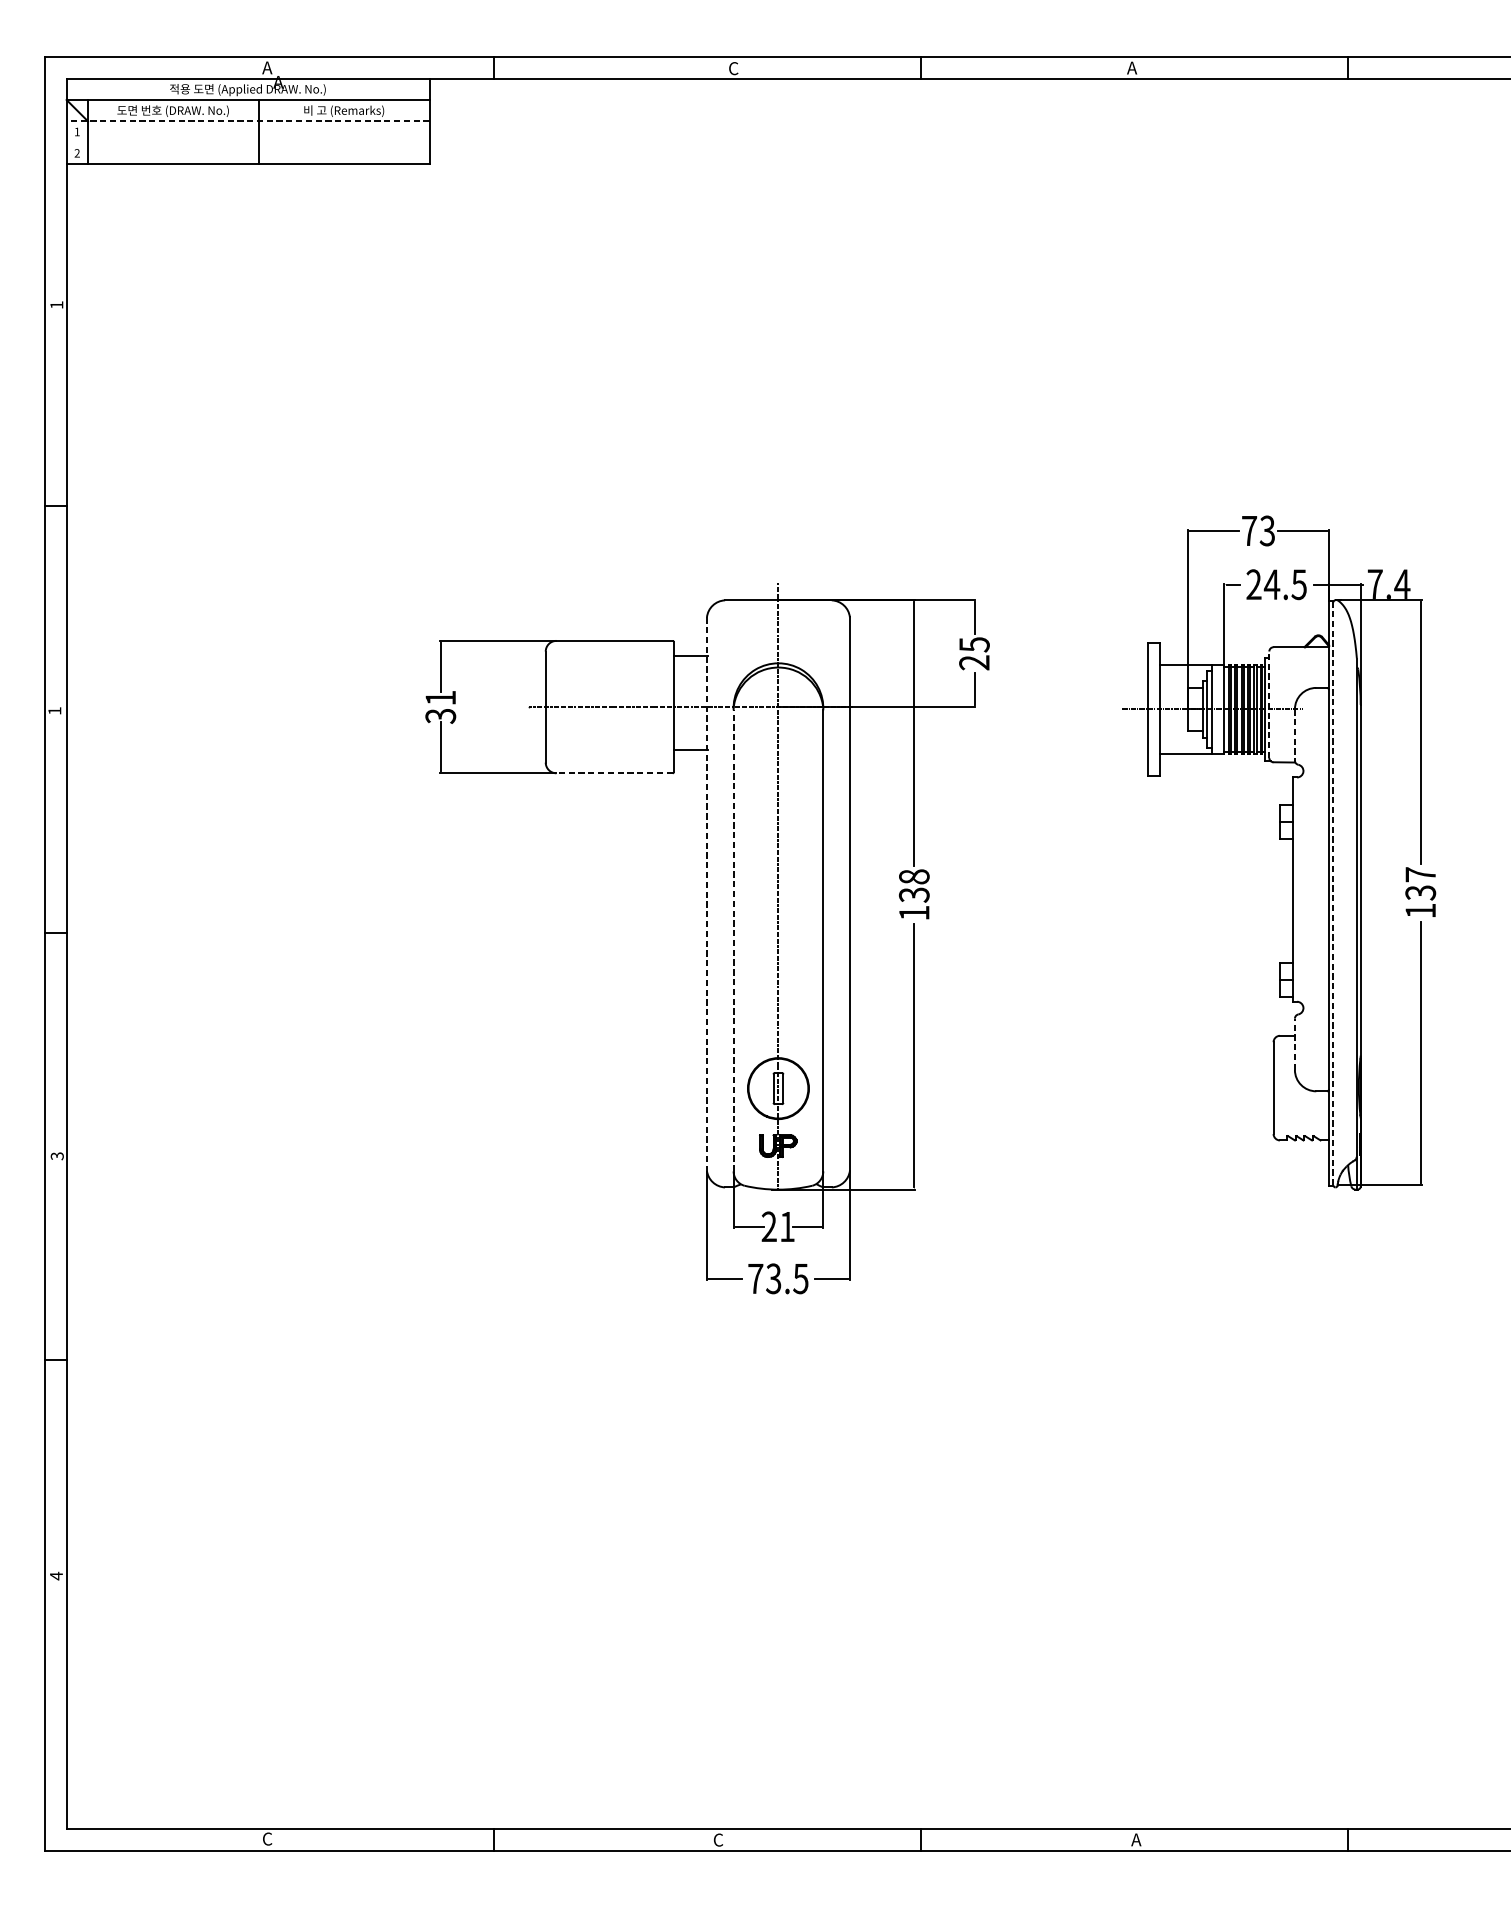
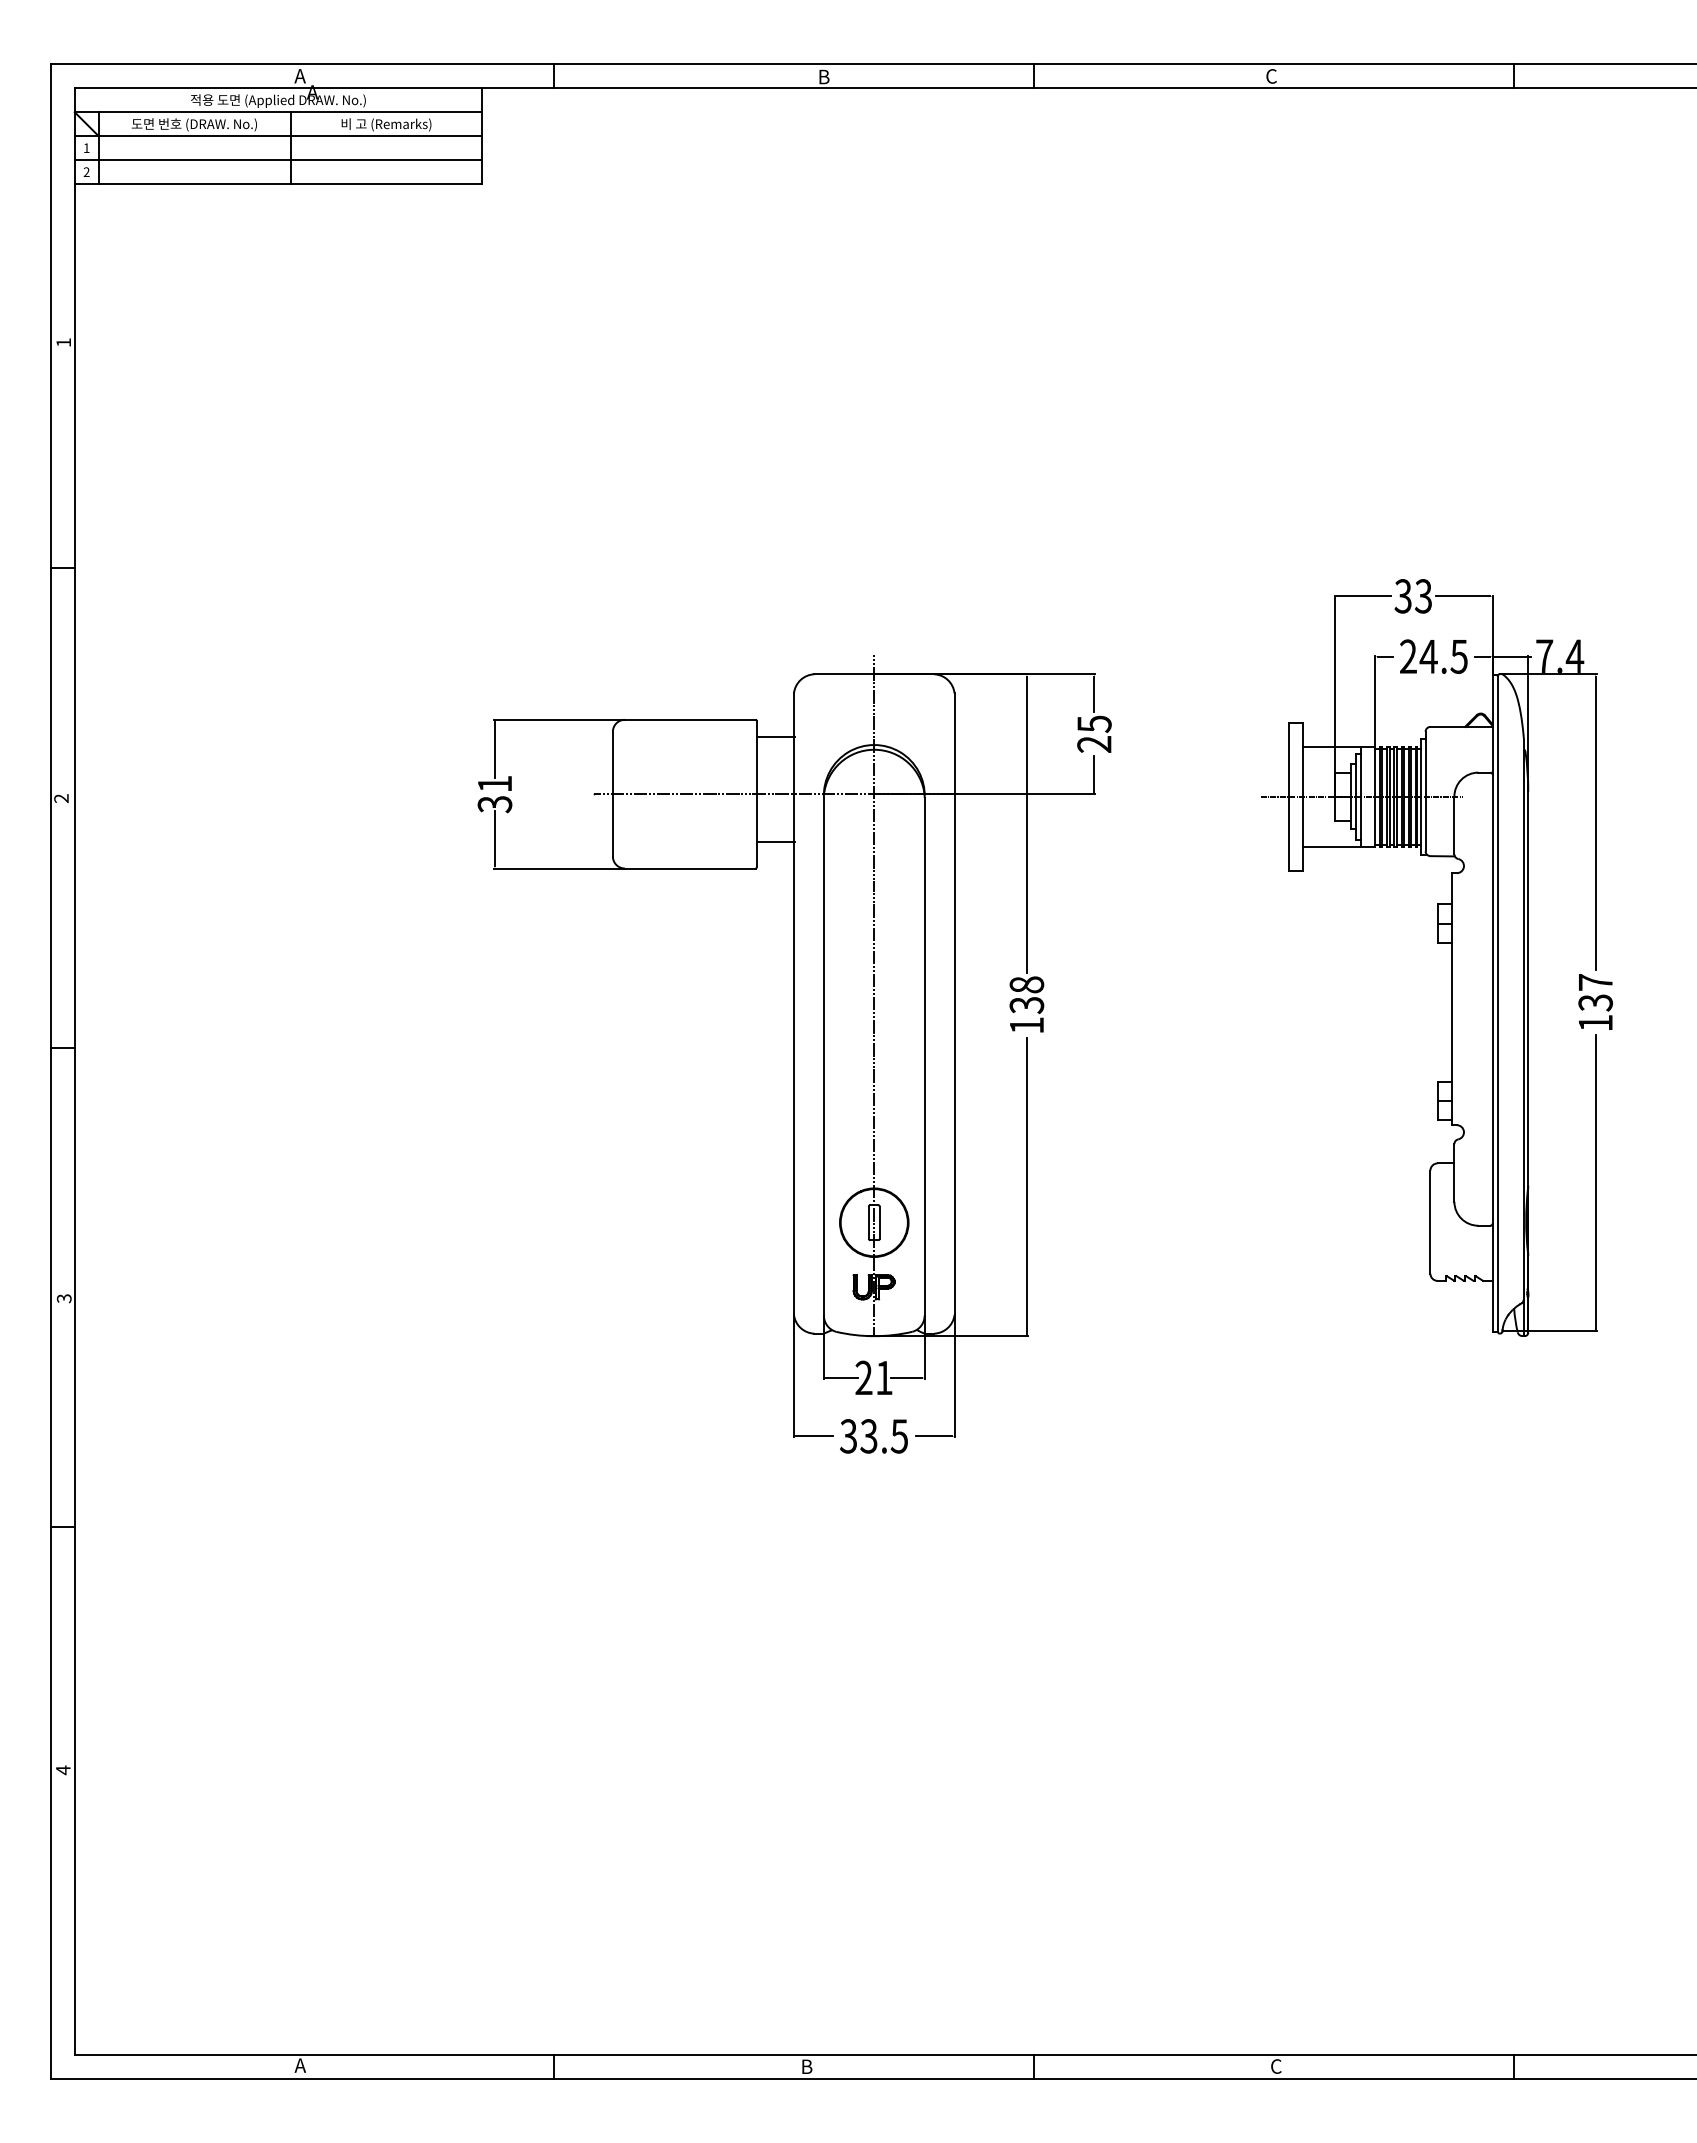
text: (733, 68) -> (823, 76), C -> B
text: (1132, 68) -> (1271, 76), A -> C
line: (248, 121) -> (278, 136), dashed -> solid
line: (248, 142) -> (278, 160), added
text: (1248, 531) -> (1402, 596), 73 -> 33
line: (1269, 704) -> (1425, 791), dashed -> solid
text: (54, 710) -> (61, 798), 1 -> 2
line: (1295, 734) -> (1454, 825), dashed -> solid
line: (613, 773) -> (689, 868), dashed -> solid
line: (706, 893) -> (793, 1003), dashed -> solid
line: (1333, 893) -> (1497, 1003), dashed -> solid
line: (733, 940) -> (823, 1056), dashed -> solid
line: (1295, 1043) -> (1454, 1172), dashed -> solid
text: (755, 1278) -> (848, 1436), 73.5 -> 33.5
text: (267, 1838) -> (300, 2065), C -> A
text: (718, 1839) -> (806, 2066), C -> B
text: (1135, 1839) -> (1275, 2066), A -> C

